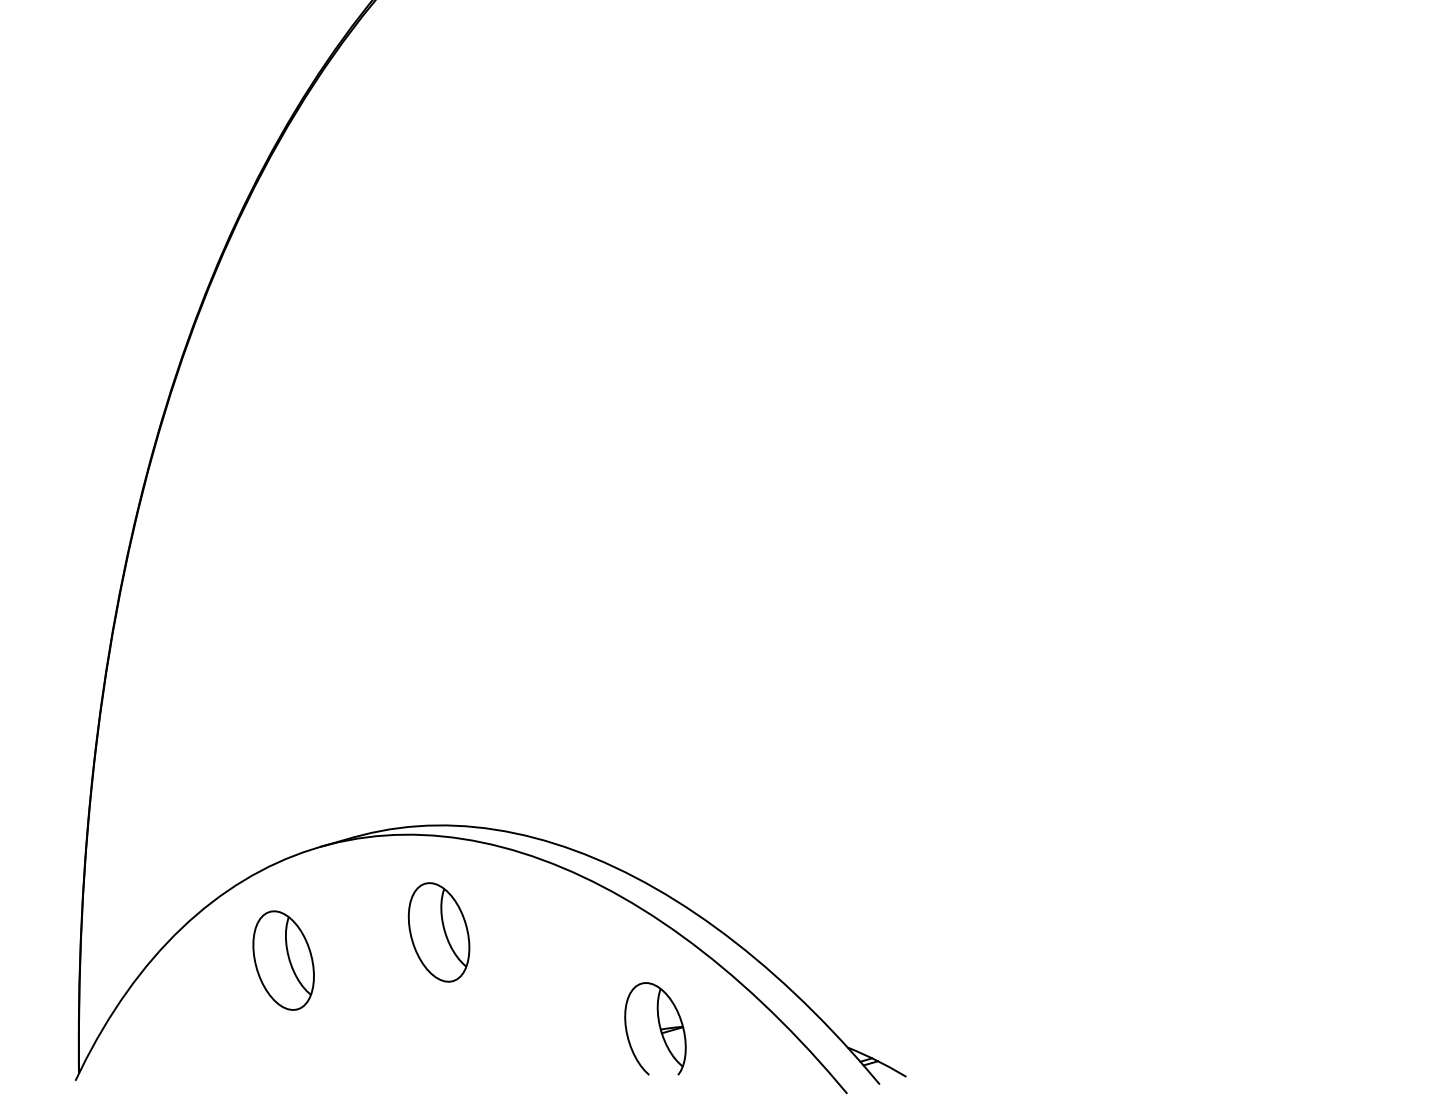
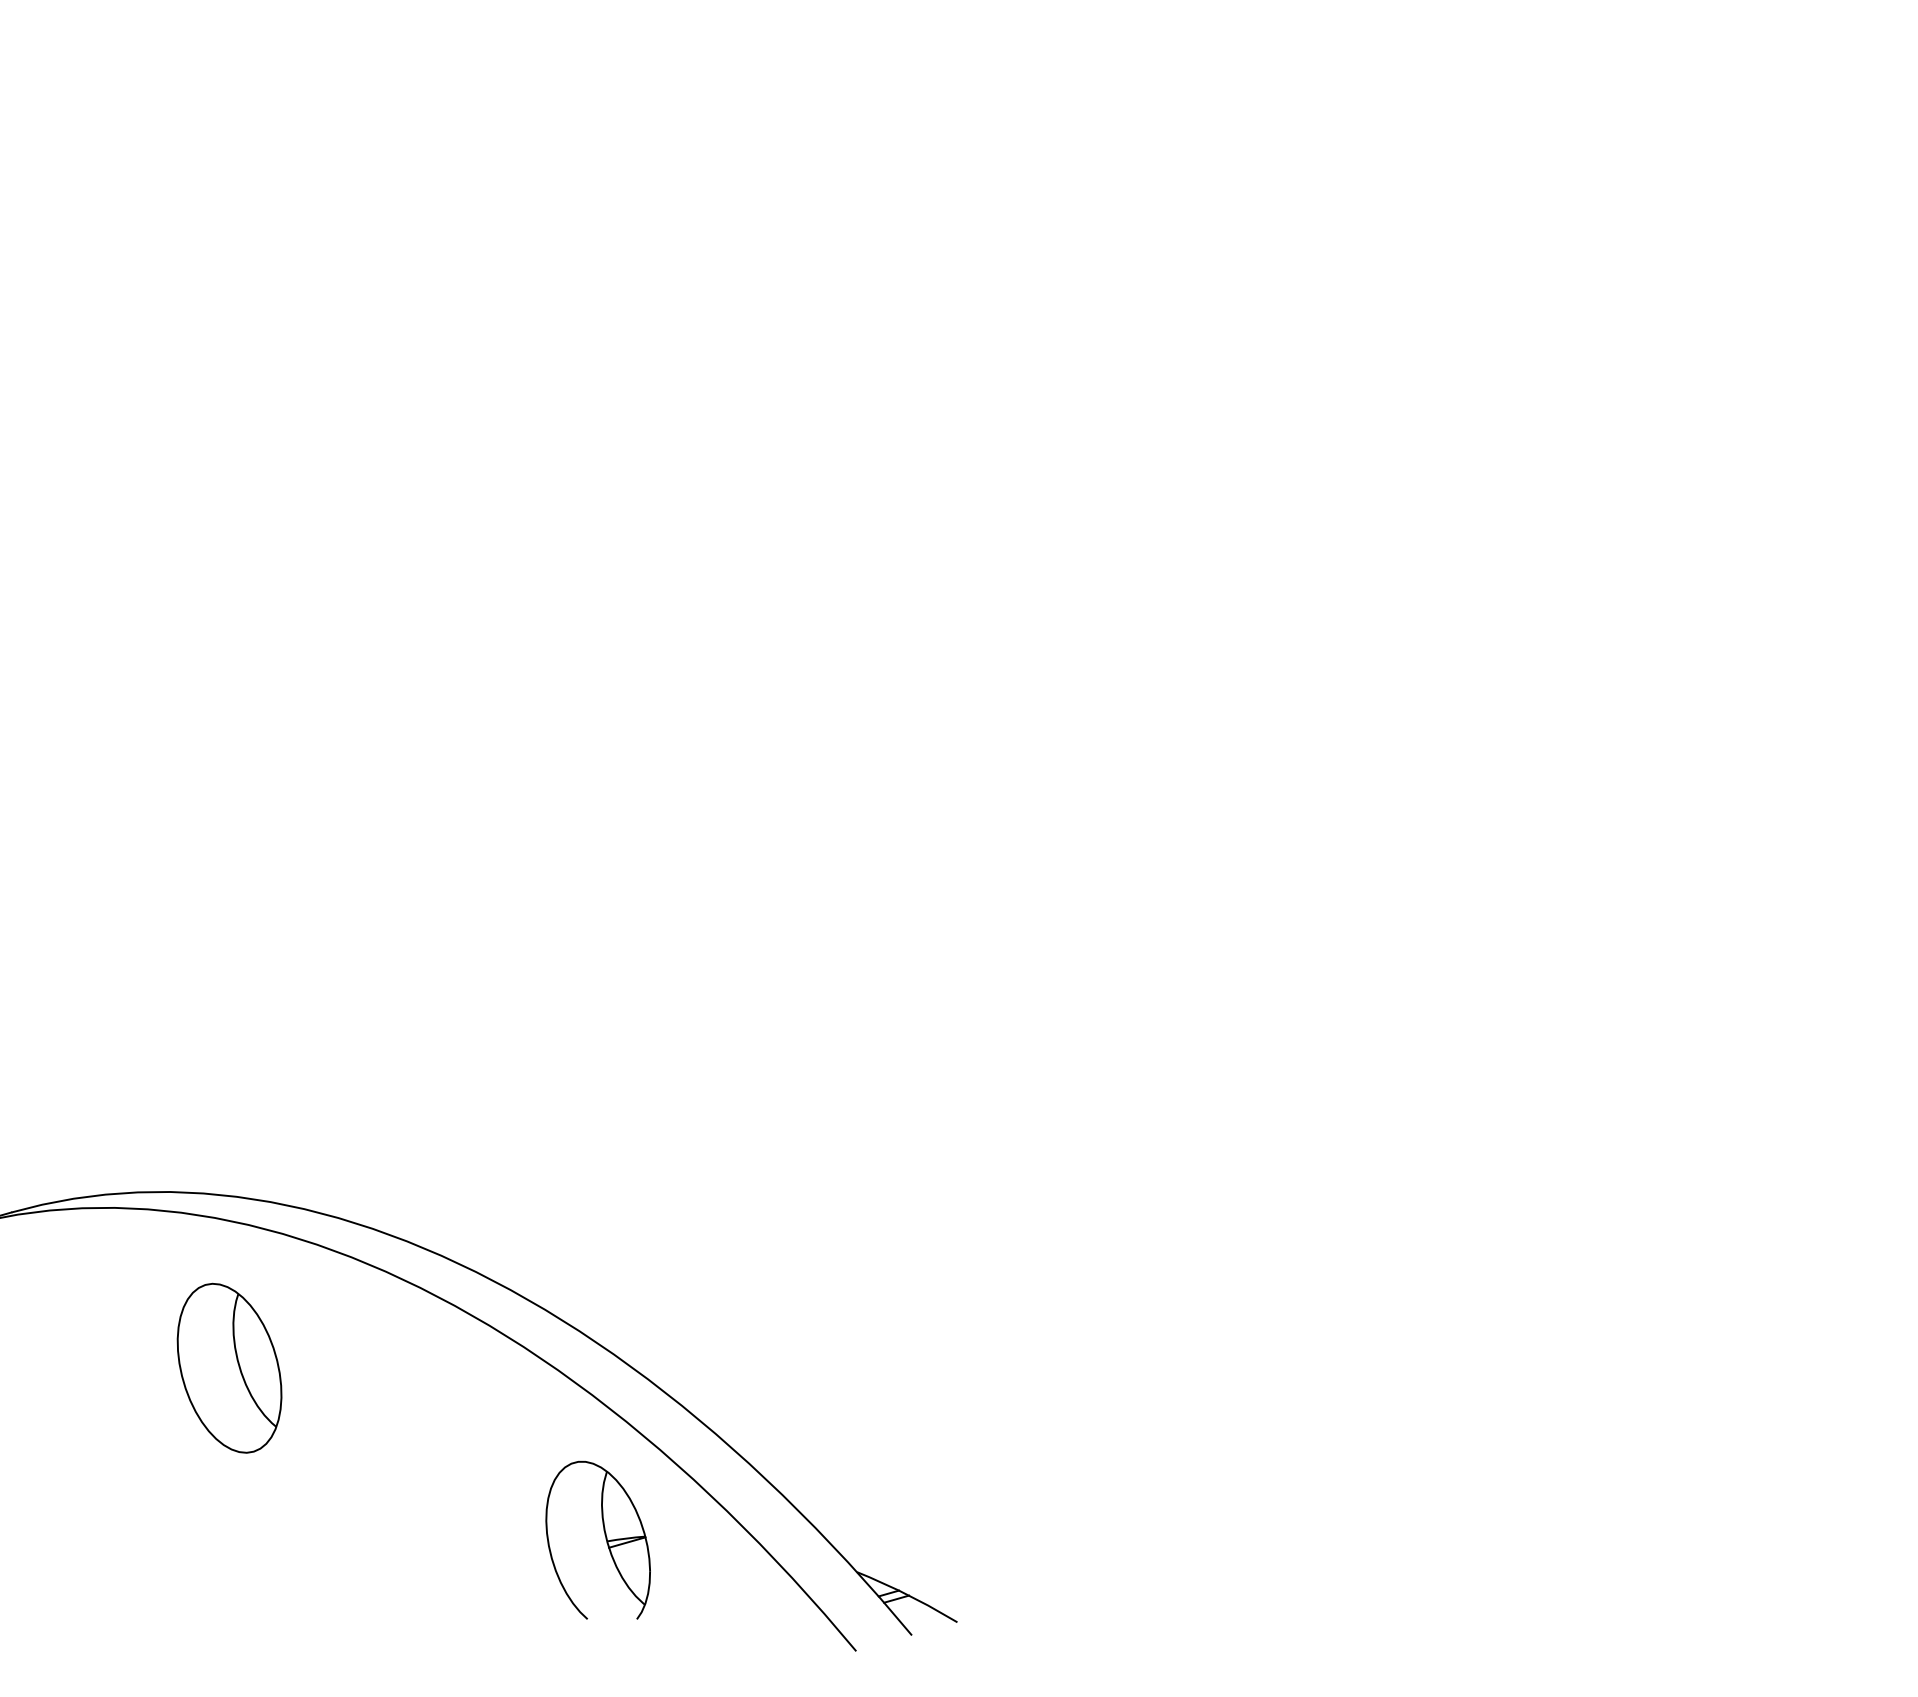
part: (438, 932) -> (228, 1368), moved
part: (655, 1028) -> (598, 1539), moved

